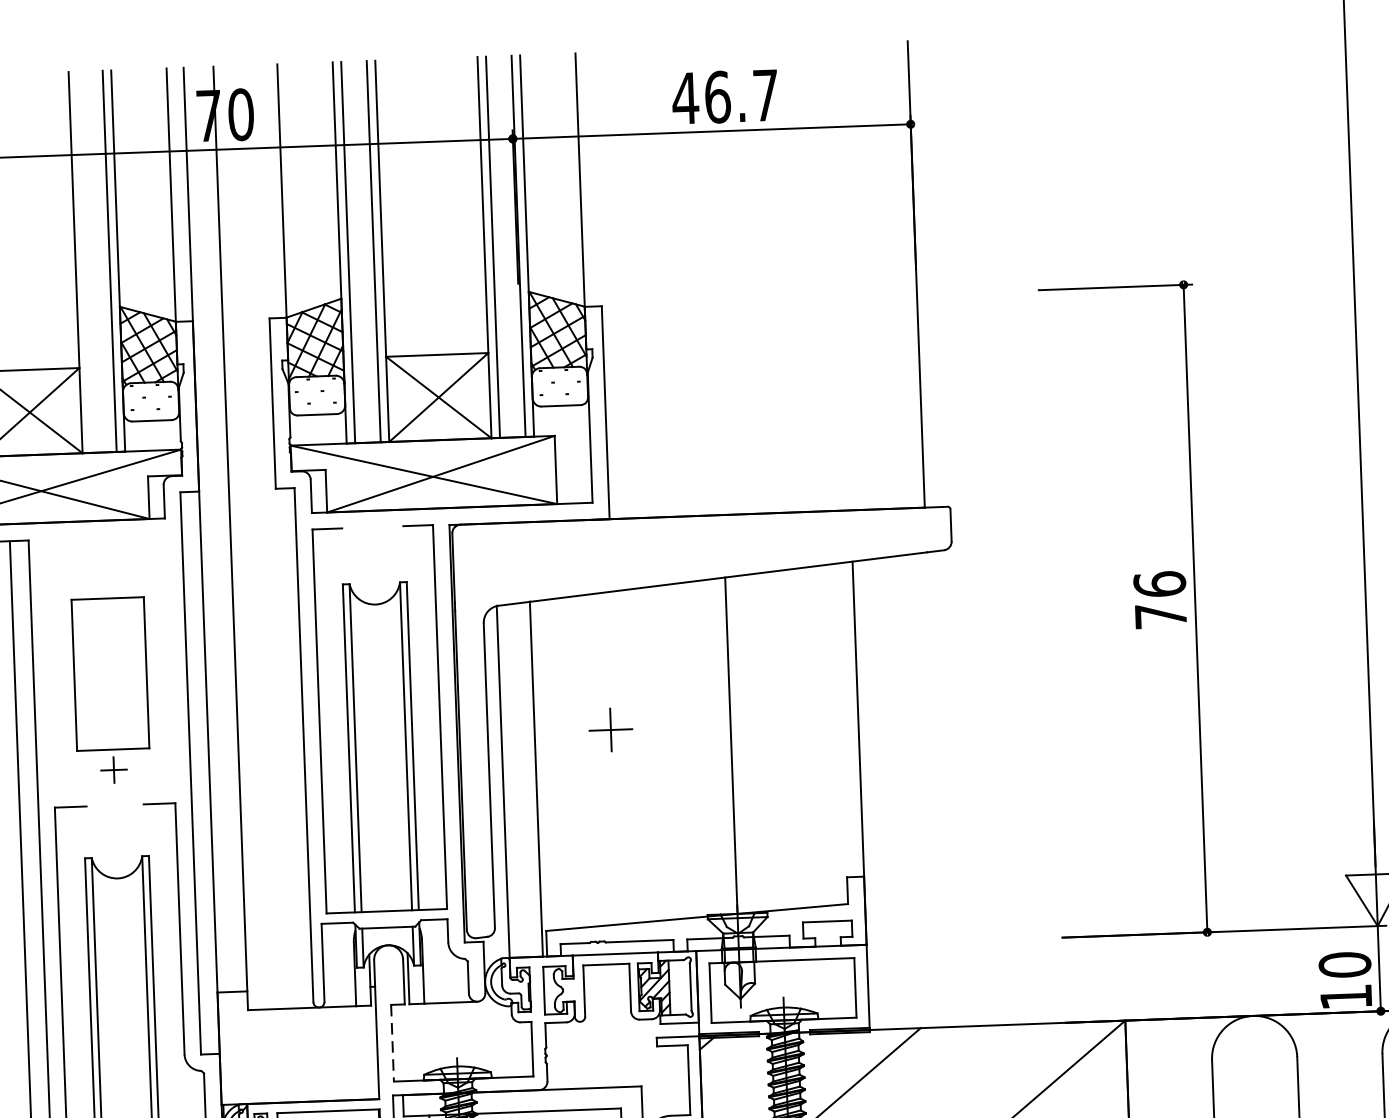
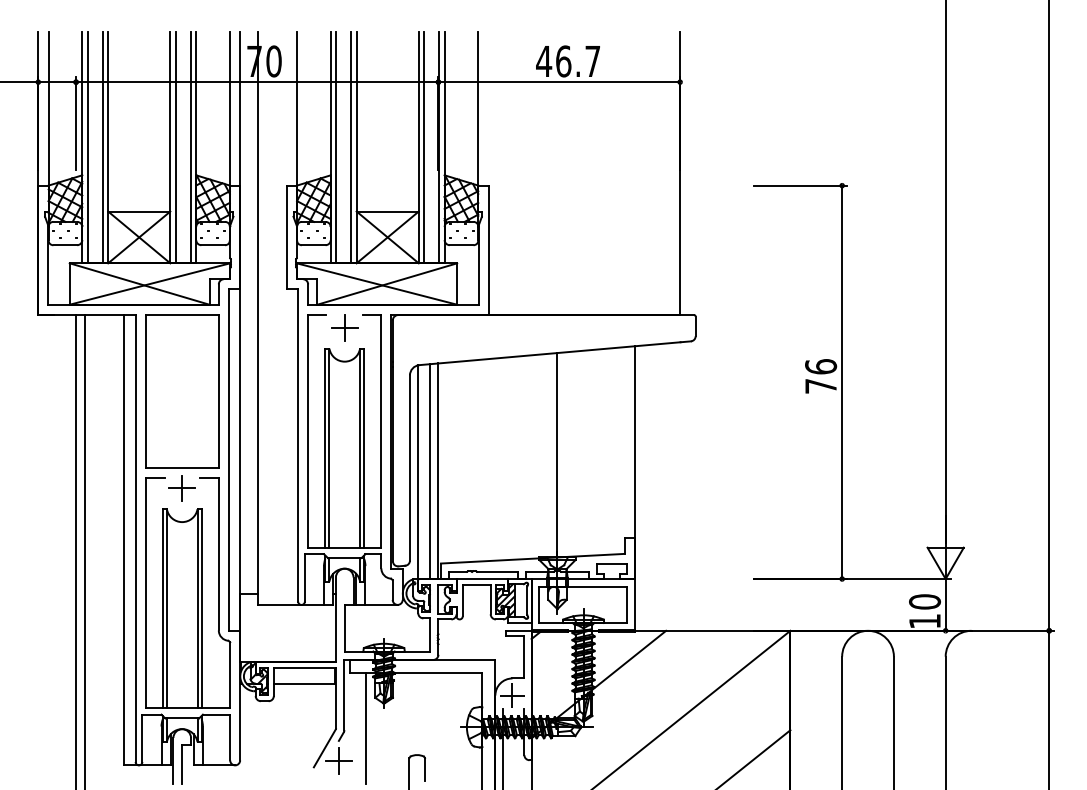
line: (84, 262) -> (175, 147), added
part: (111, 689) -> (182, 407), size x1.67
part: (610, 729) -> (344, 327), moved
line: (523, 780) -> (430, 471), added
line: (392, 1043) -> (345, 628), dashed -> solid

